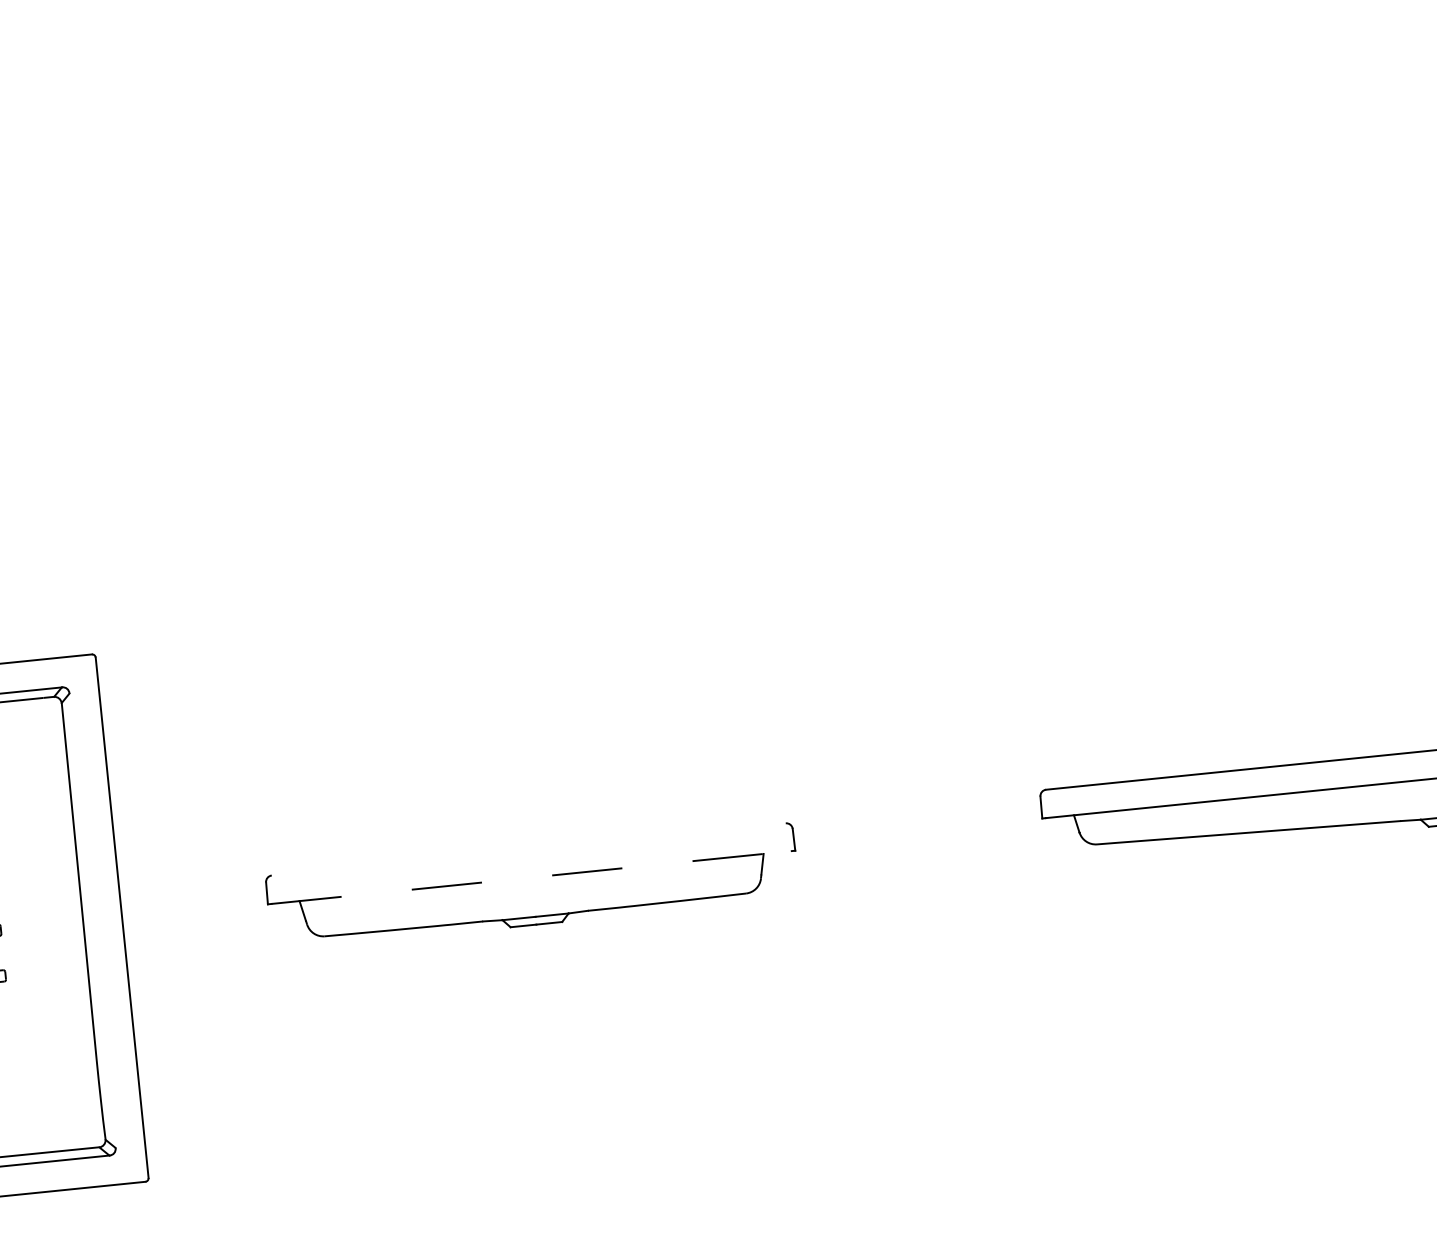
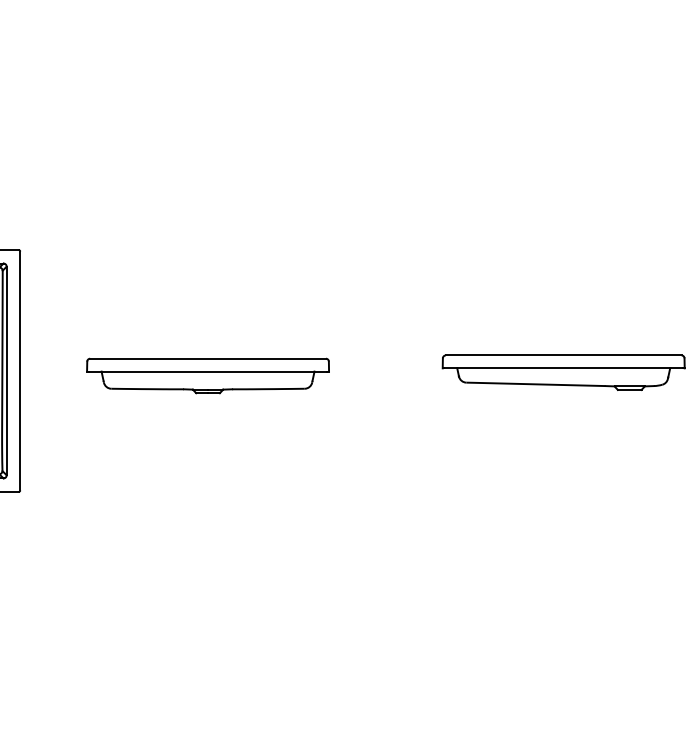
line: (527, 849) -> (207, 358), added
line: (532, 877) -> (208, 371), dashed -> solid
line: (92, 919) -> (6, 370), added

